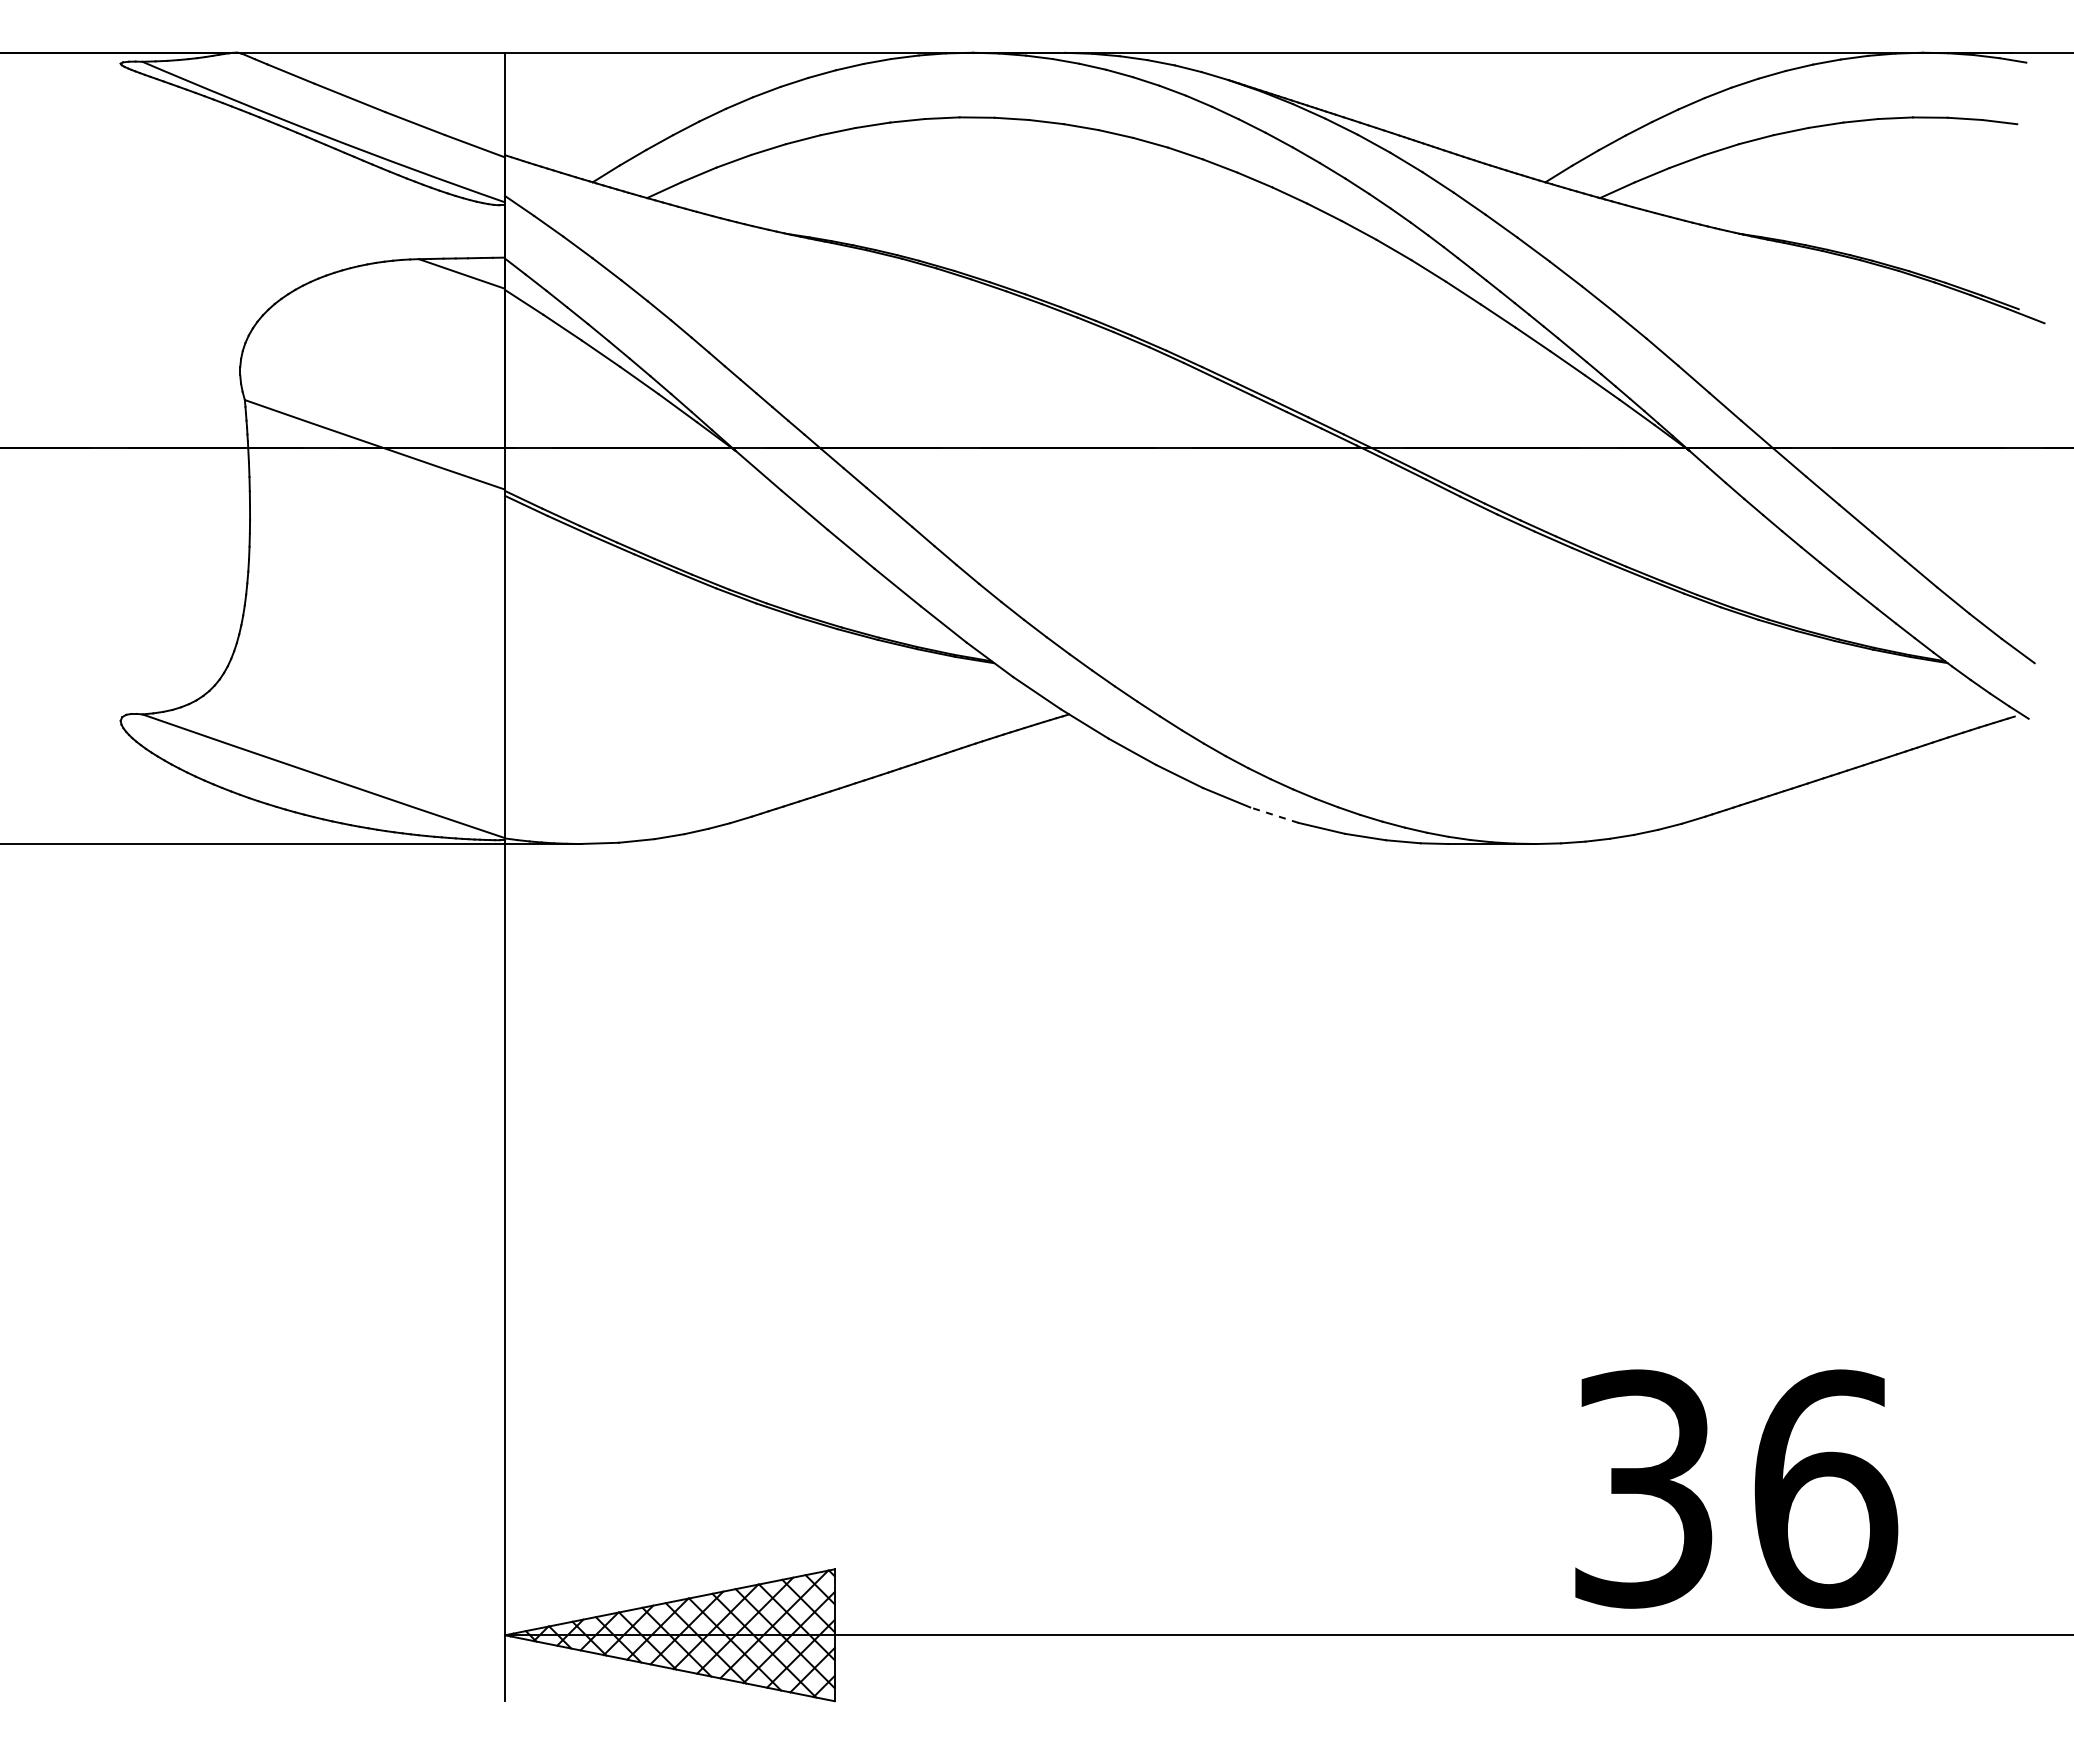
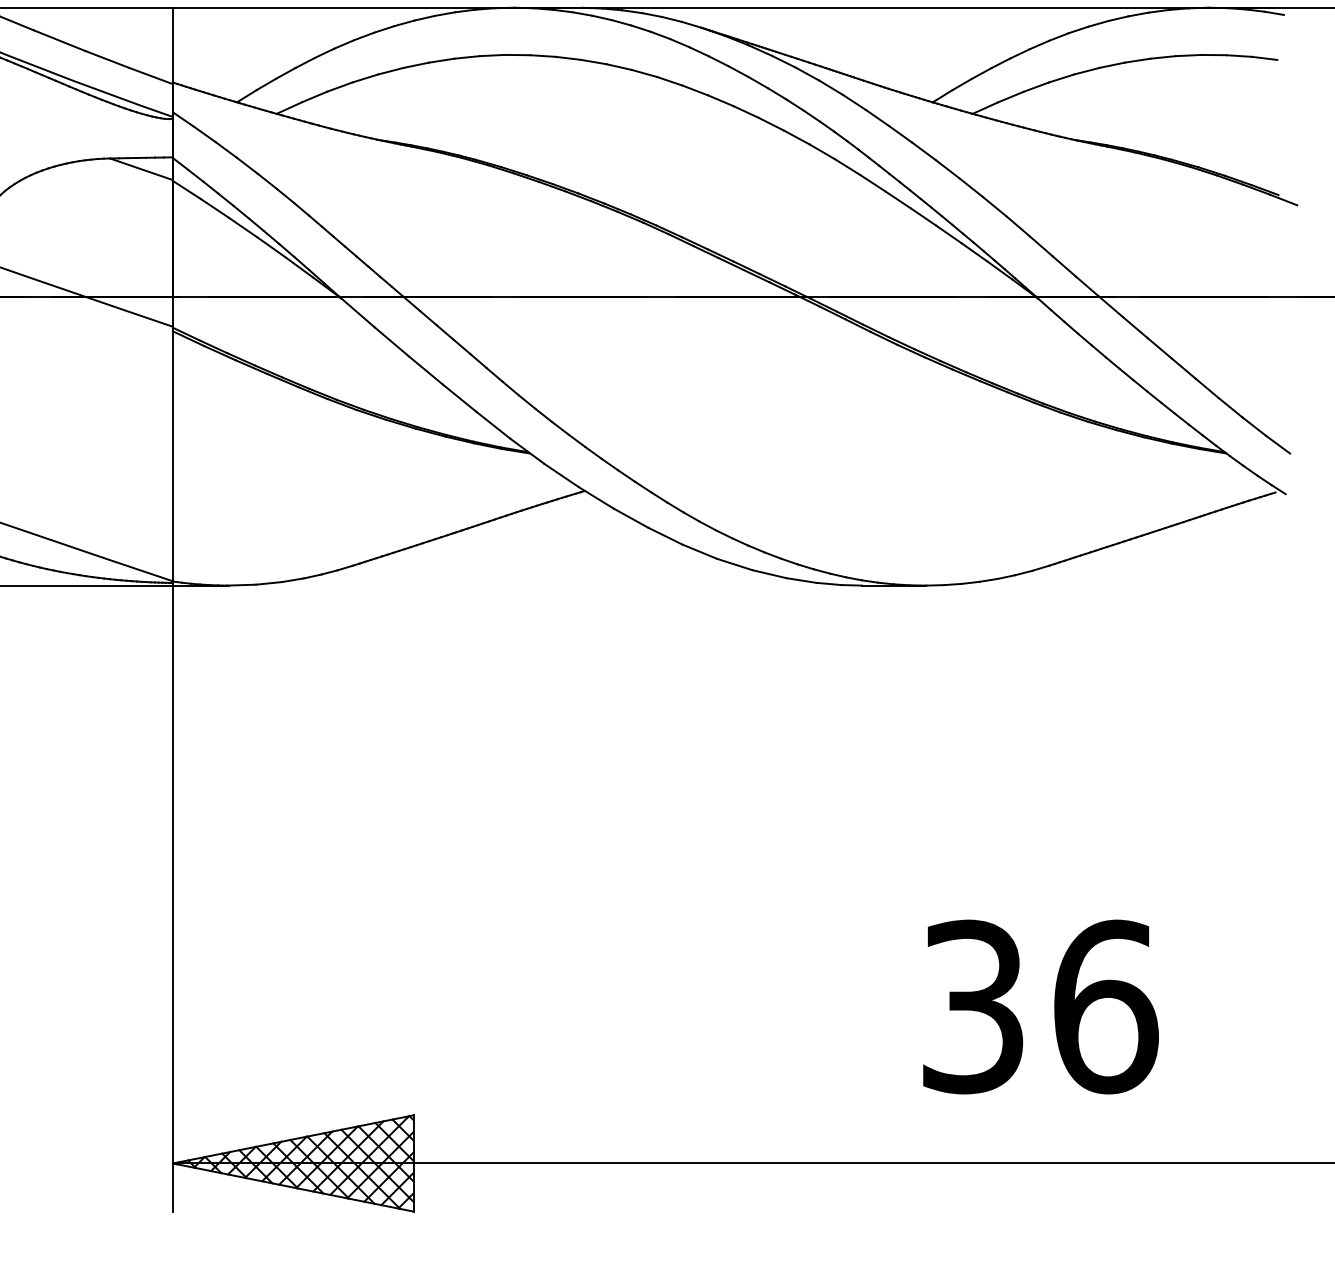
line: (1273, 815) -> (734, 564), dashed -> solid
text: (1736, 1488) -> (1040, 1006), moved

